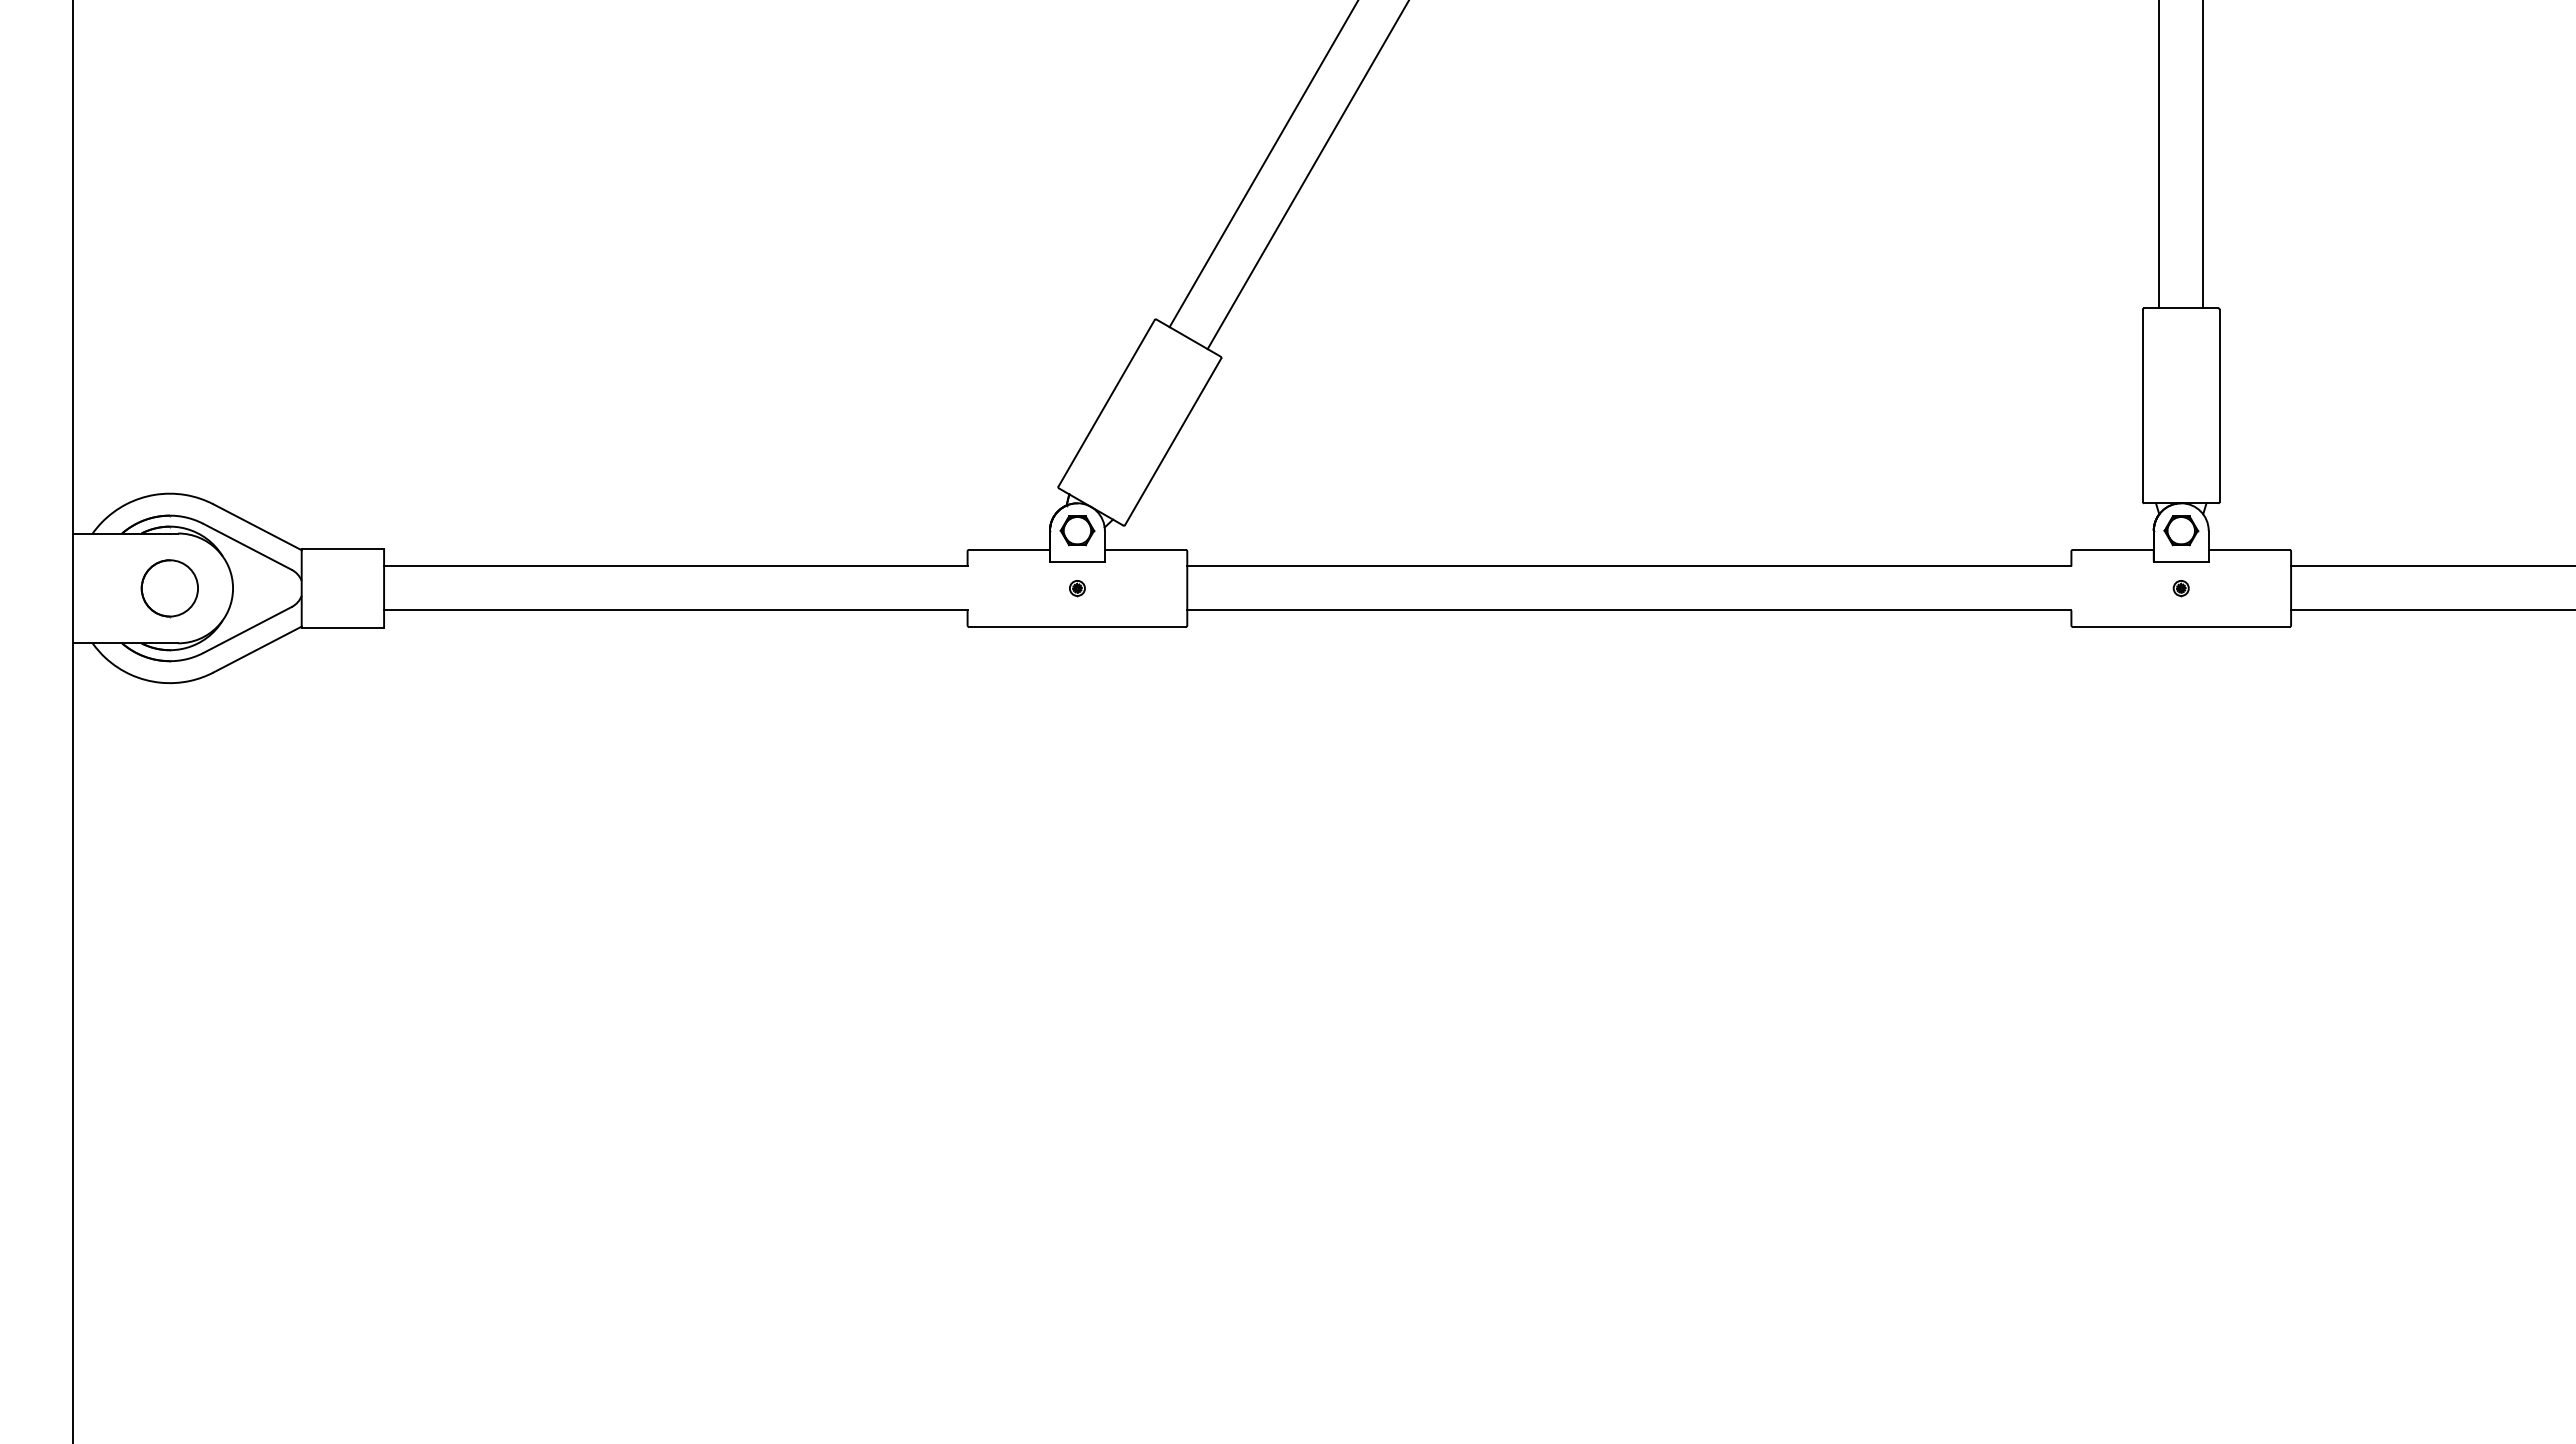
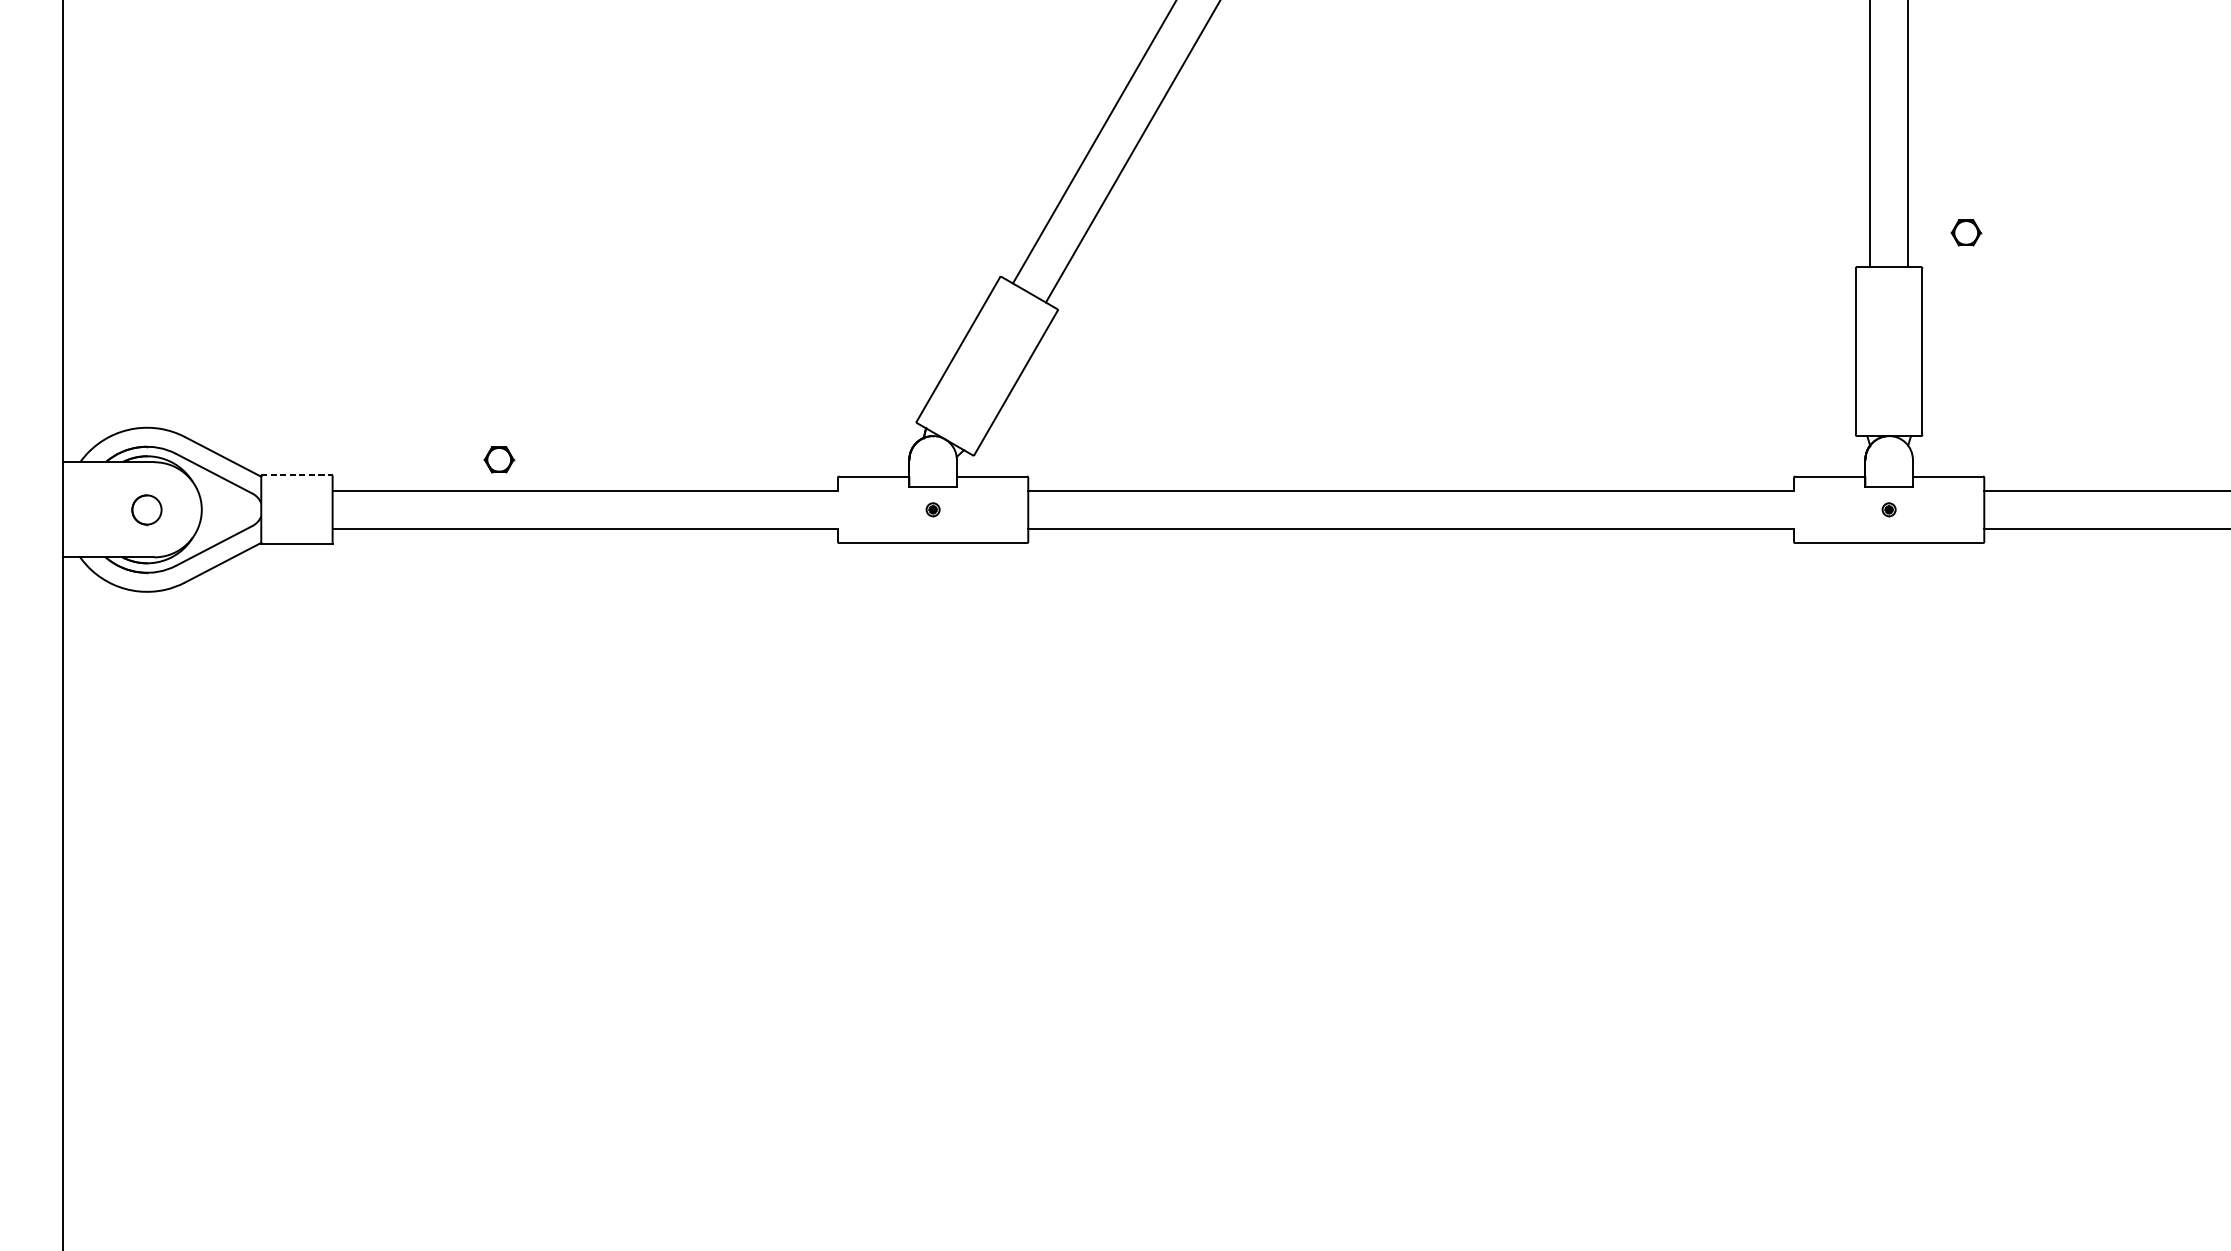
part: (1077, 530) -> (499, 459), moved
part: (2181, 530) -> (1966, 232), moved
line: (343, 548) -> (297, 475), solid -> dashed
part: (169, 588) -> (146, 509), size x0.6

